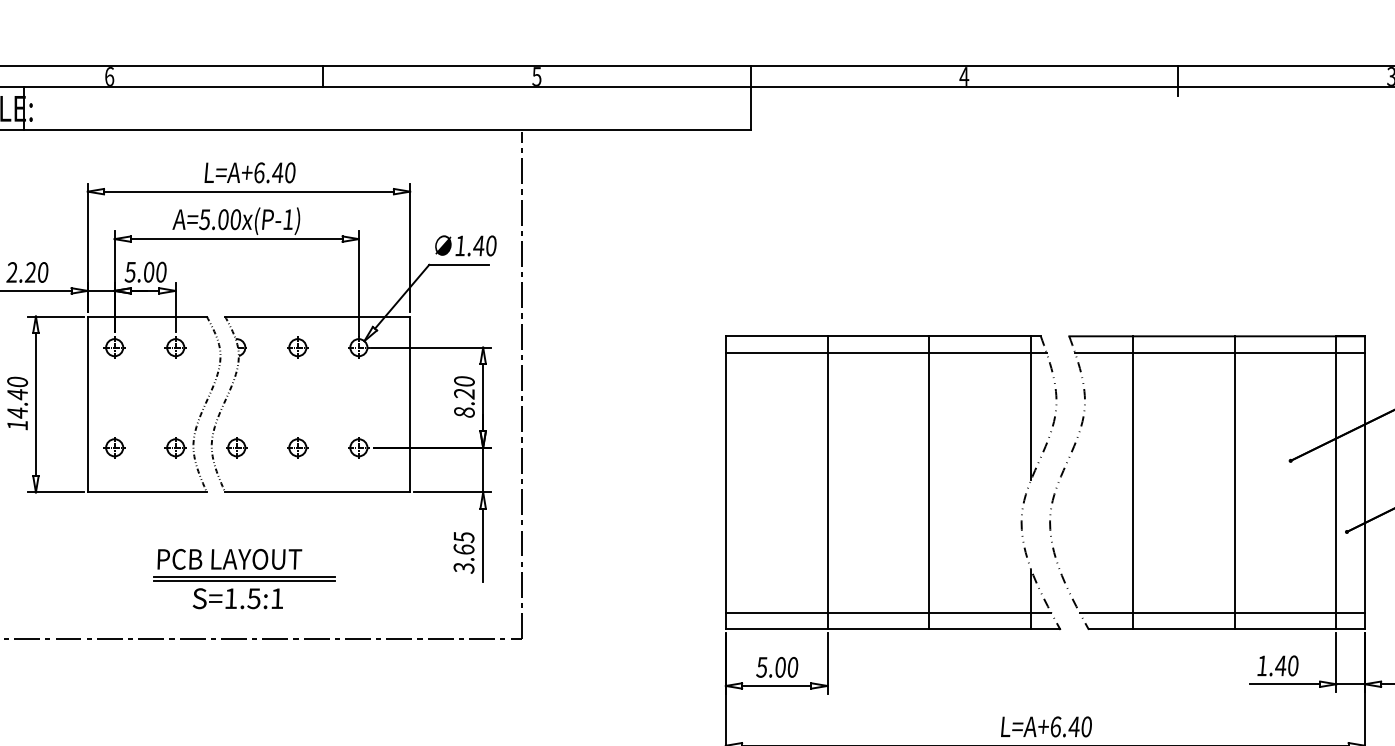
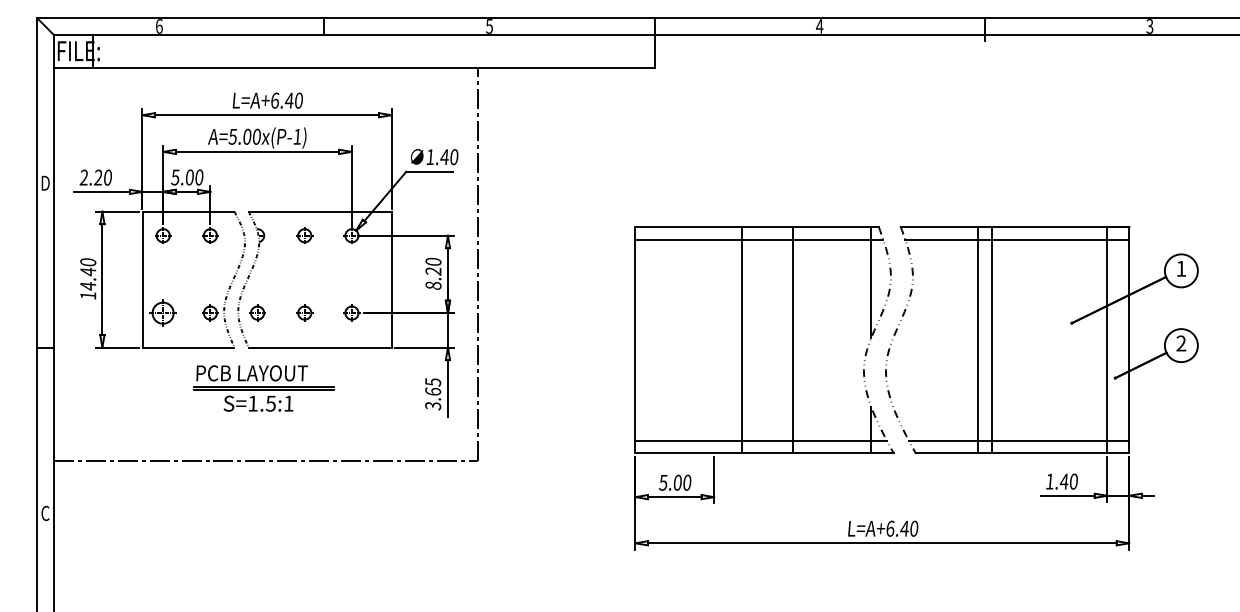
part: (114, 446) -> (163, 312), size x1.6
line: (828, 483) -> (742, 340), moved
line: (1132, 483) -> (977, 340), moved
line: (1234, 483) -> (991, 340), moved
part: (244, 579) -> (263, 388), moved

